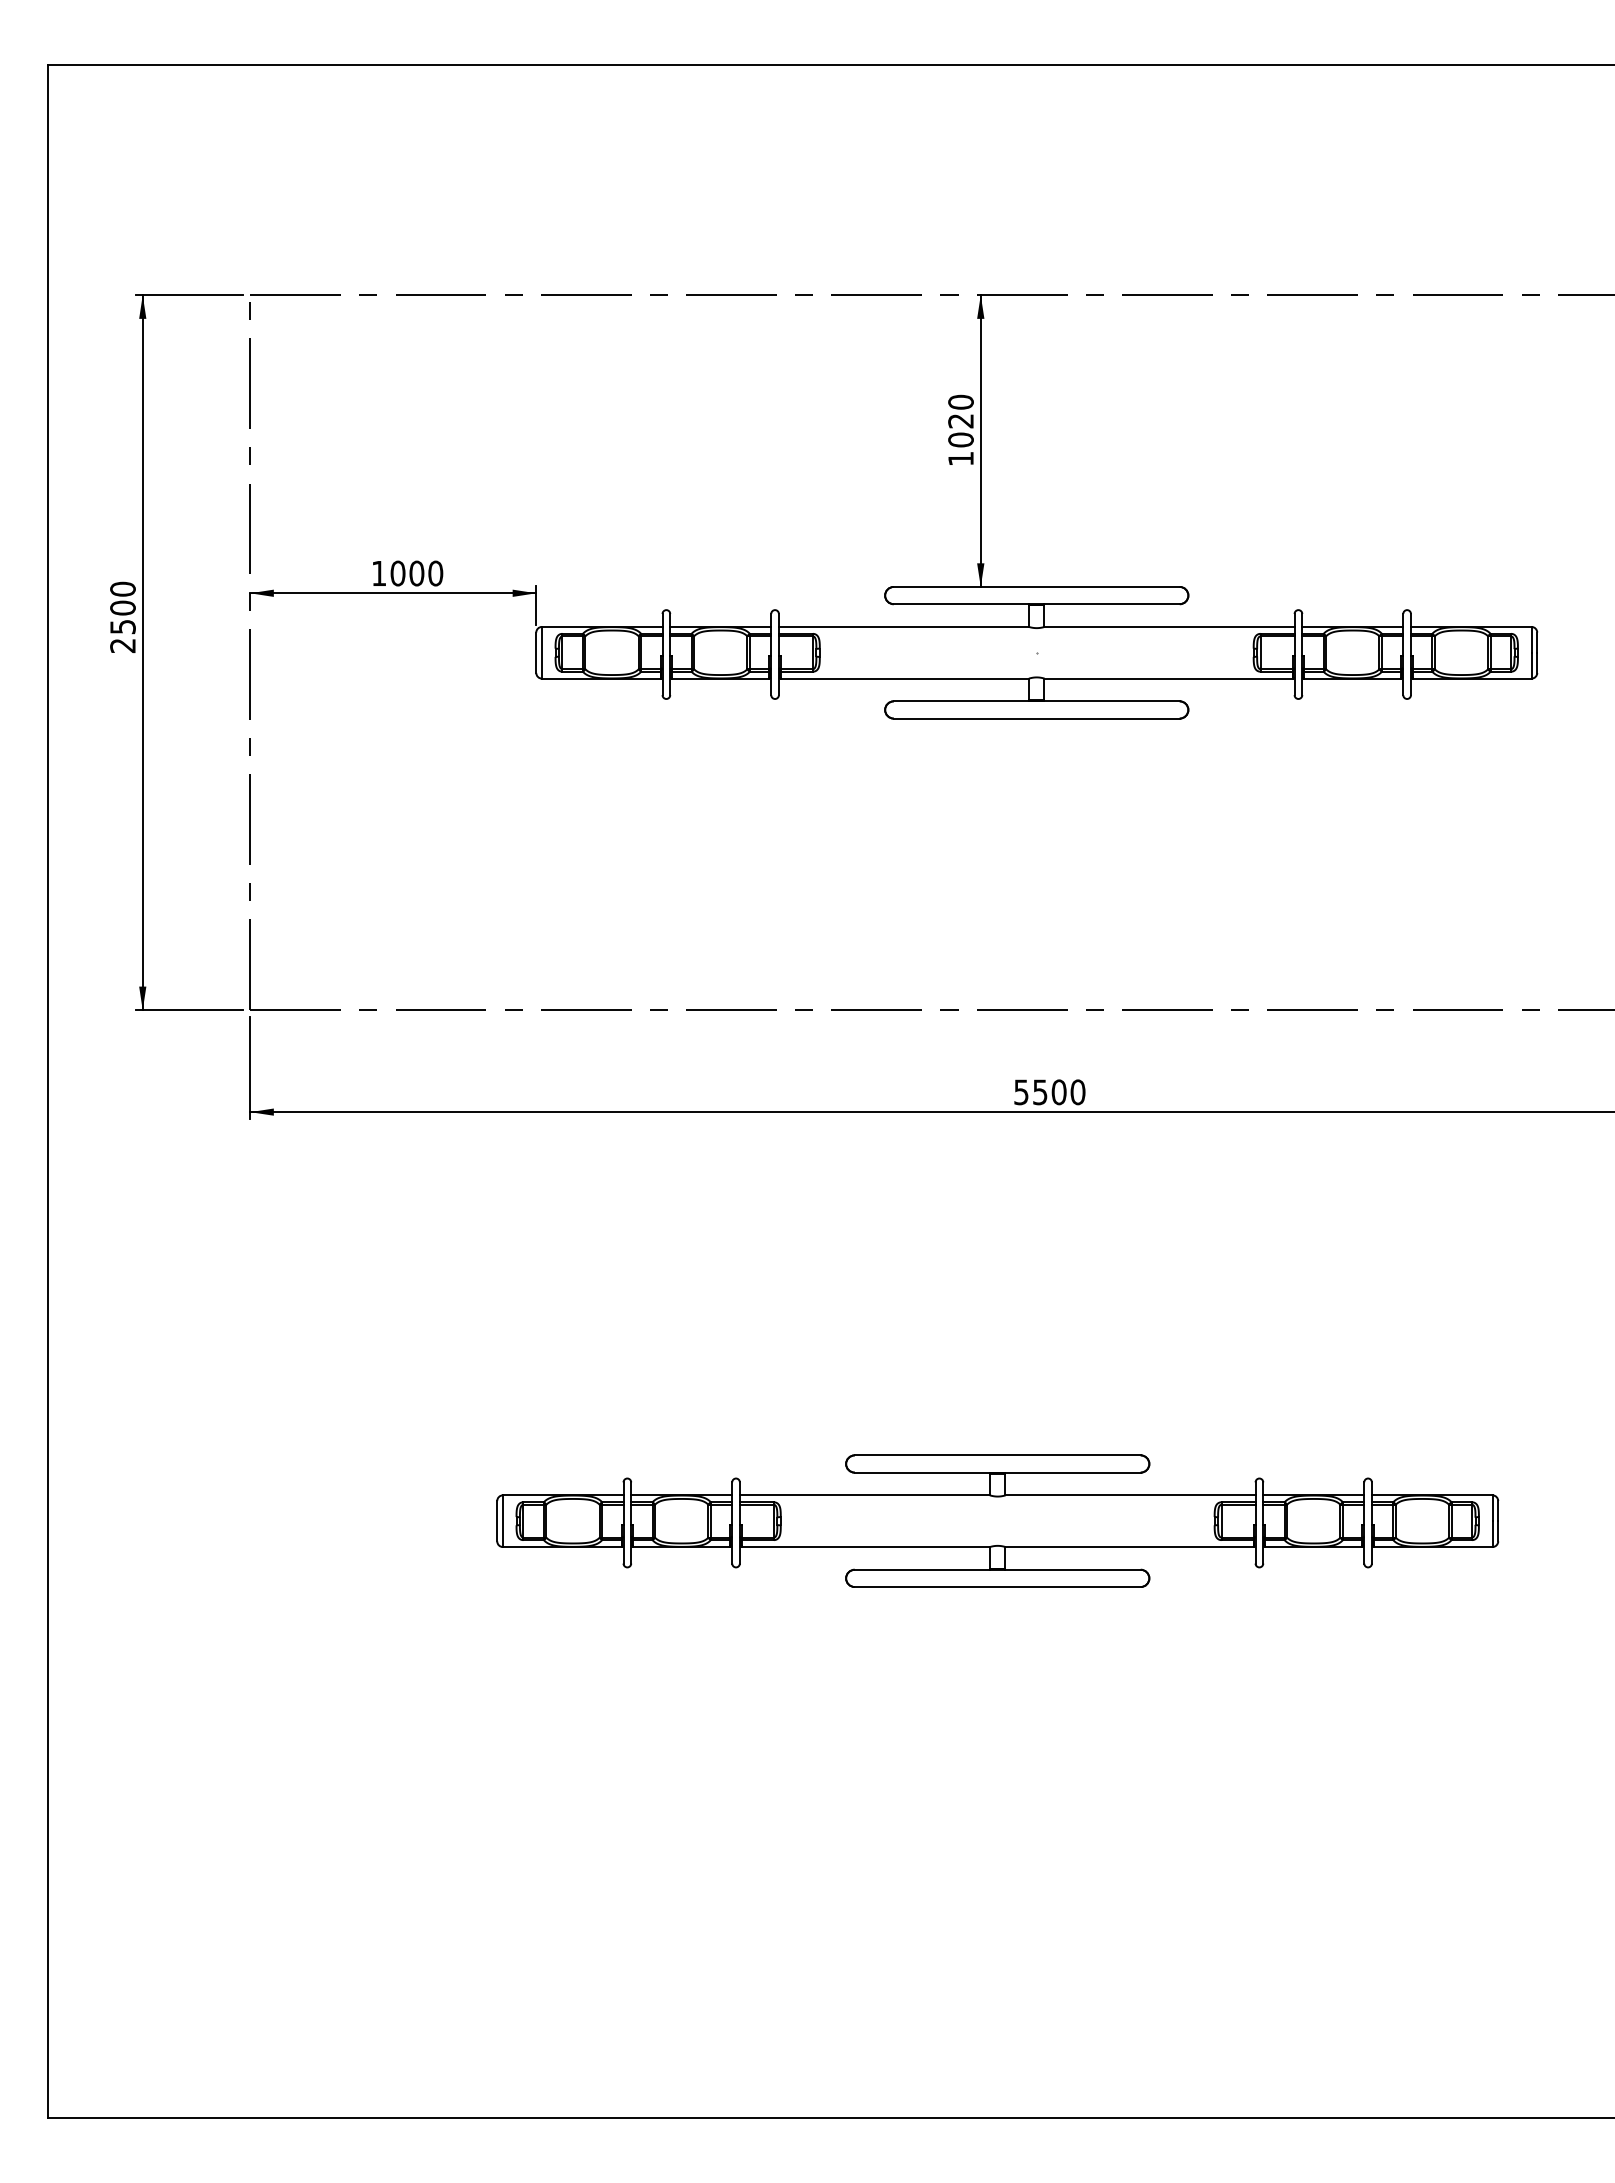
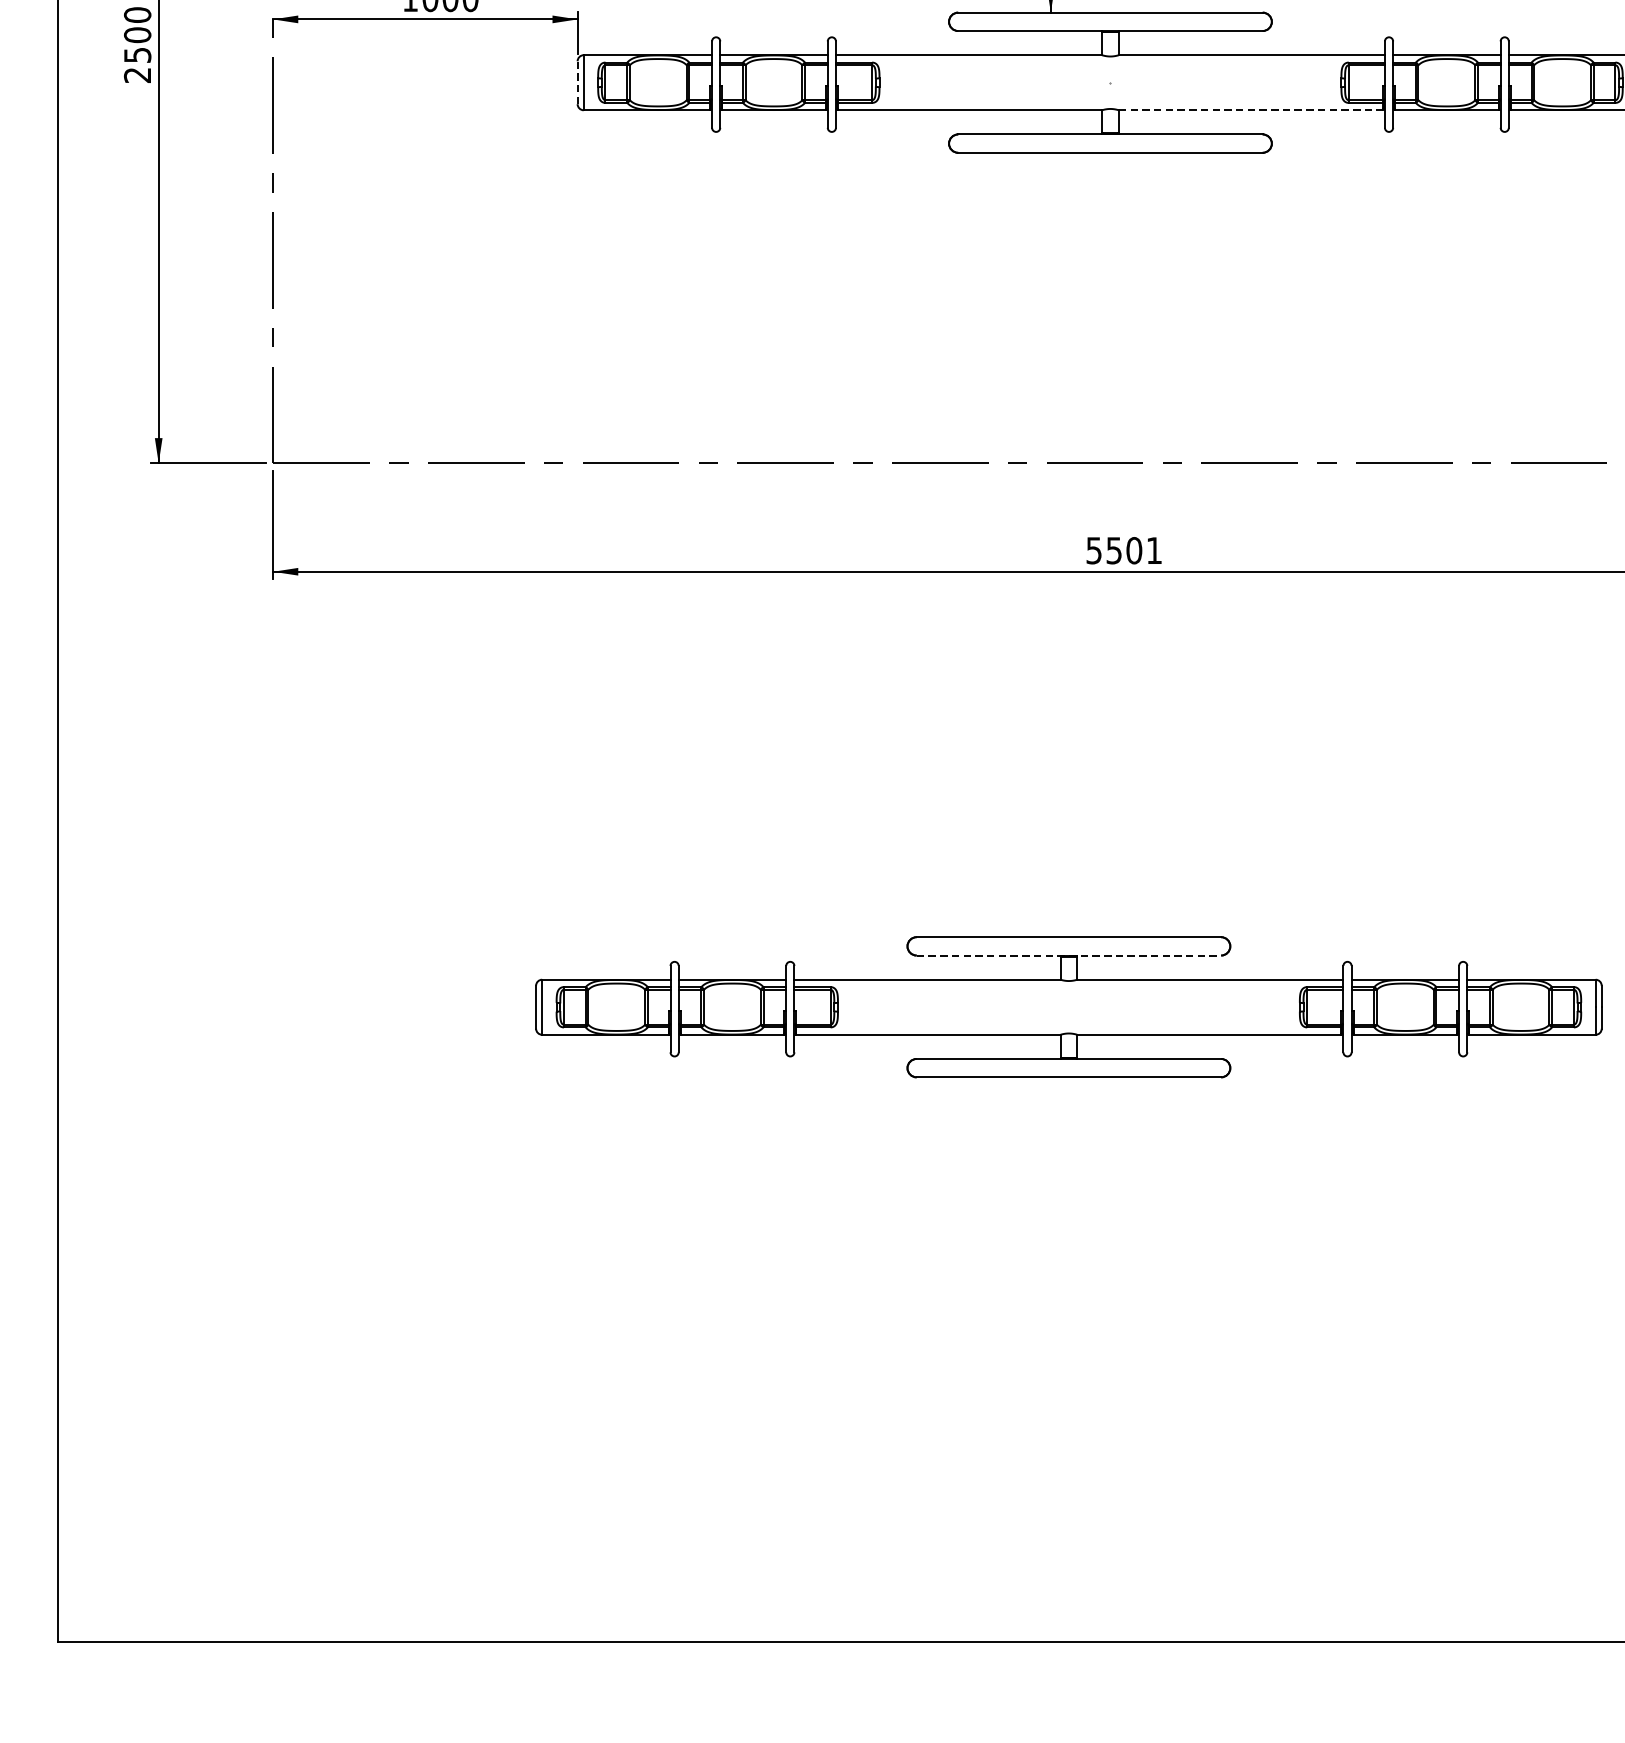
line: (536, 652) -> (577, 82), solid -> dashed
line: (1169, 678) -> (1251, 110), solid -> dashed
text: (1077, 1092) -> (1153, 550), 5500 -> 5501
line: (997, 1472) -> (1068, 955), solid -> dashed

